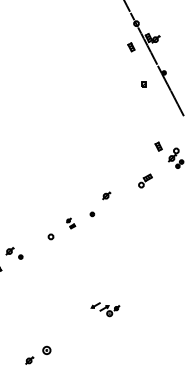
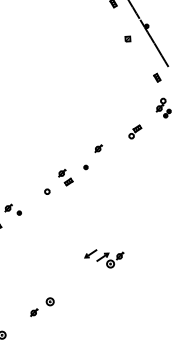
part: (158, 146) -> (157, 77), moved
part: (70, 223) -> (65, 177), size x1.67
part: (105, 309) -> (104, 258), size x1.43

